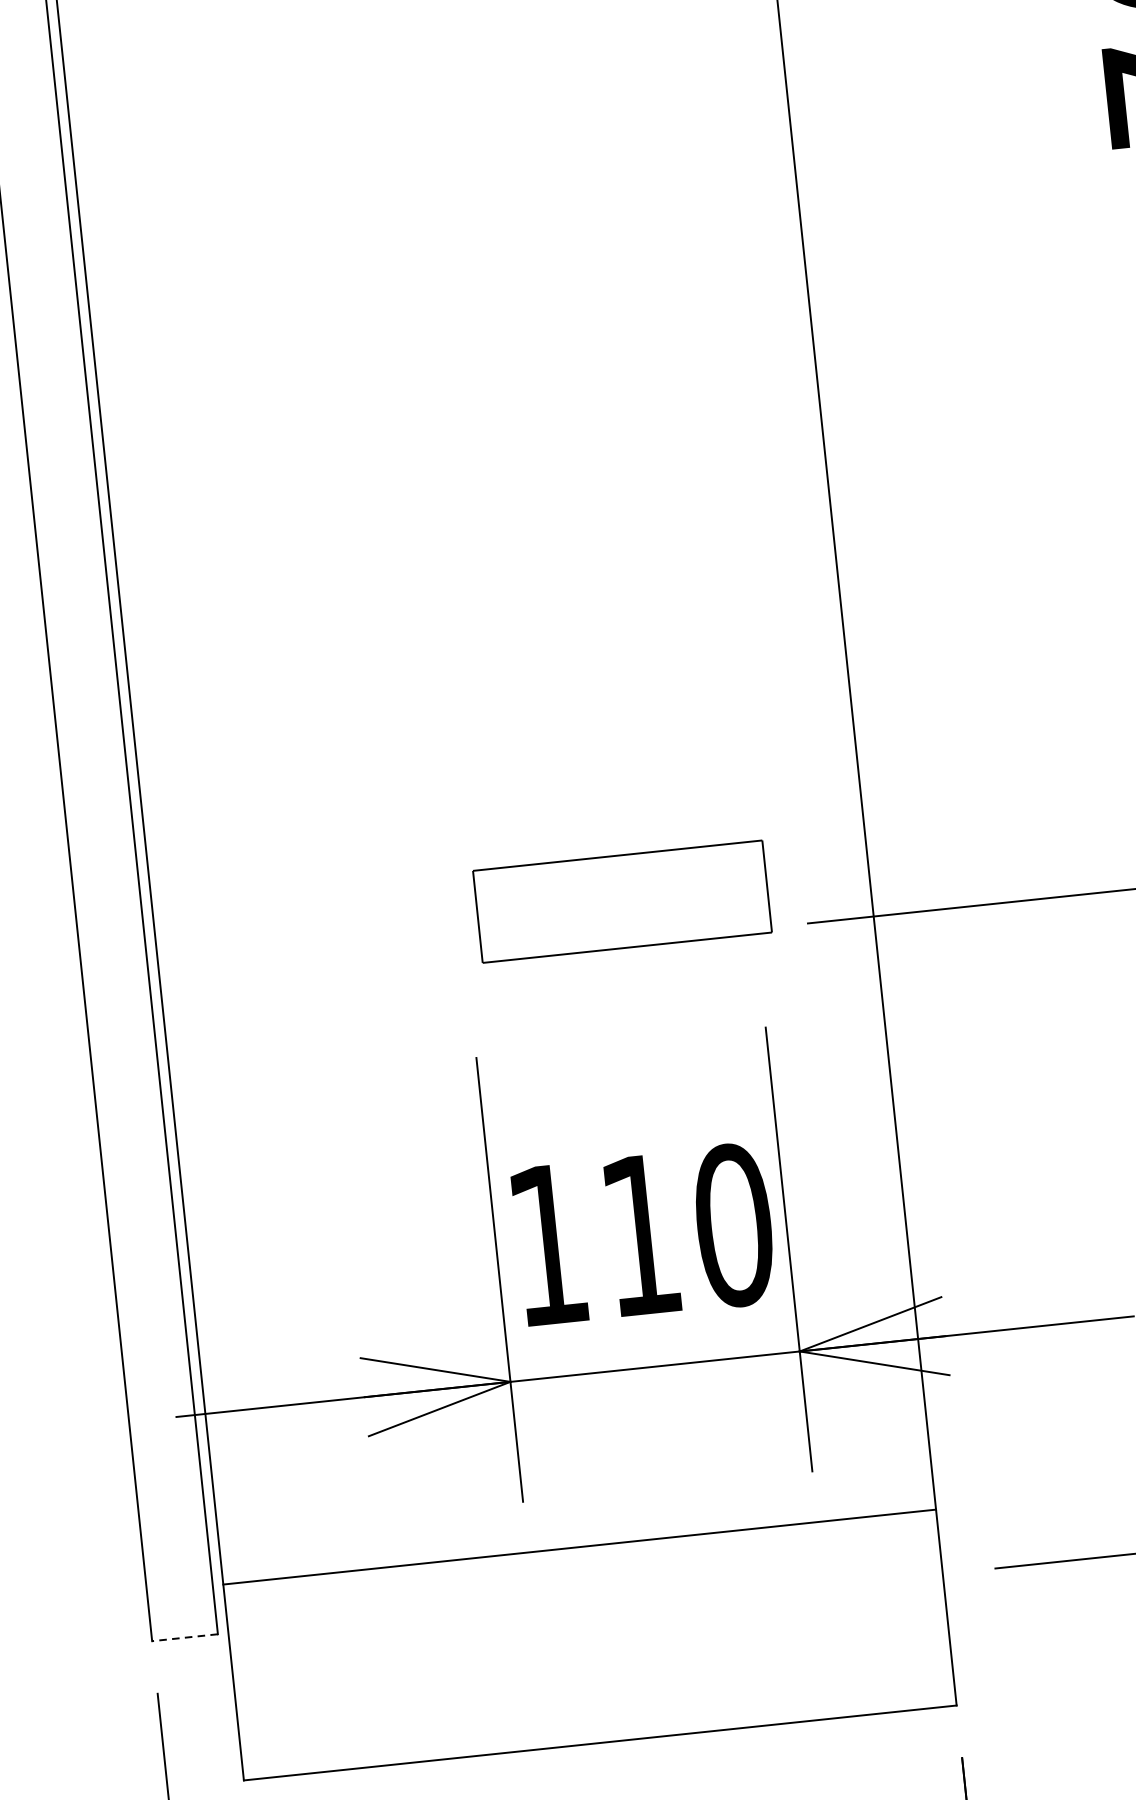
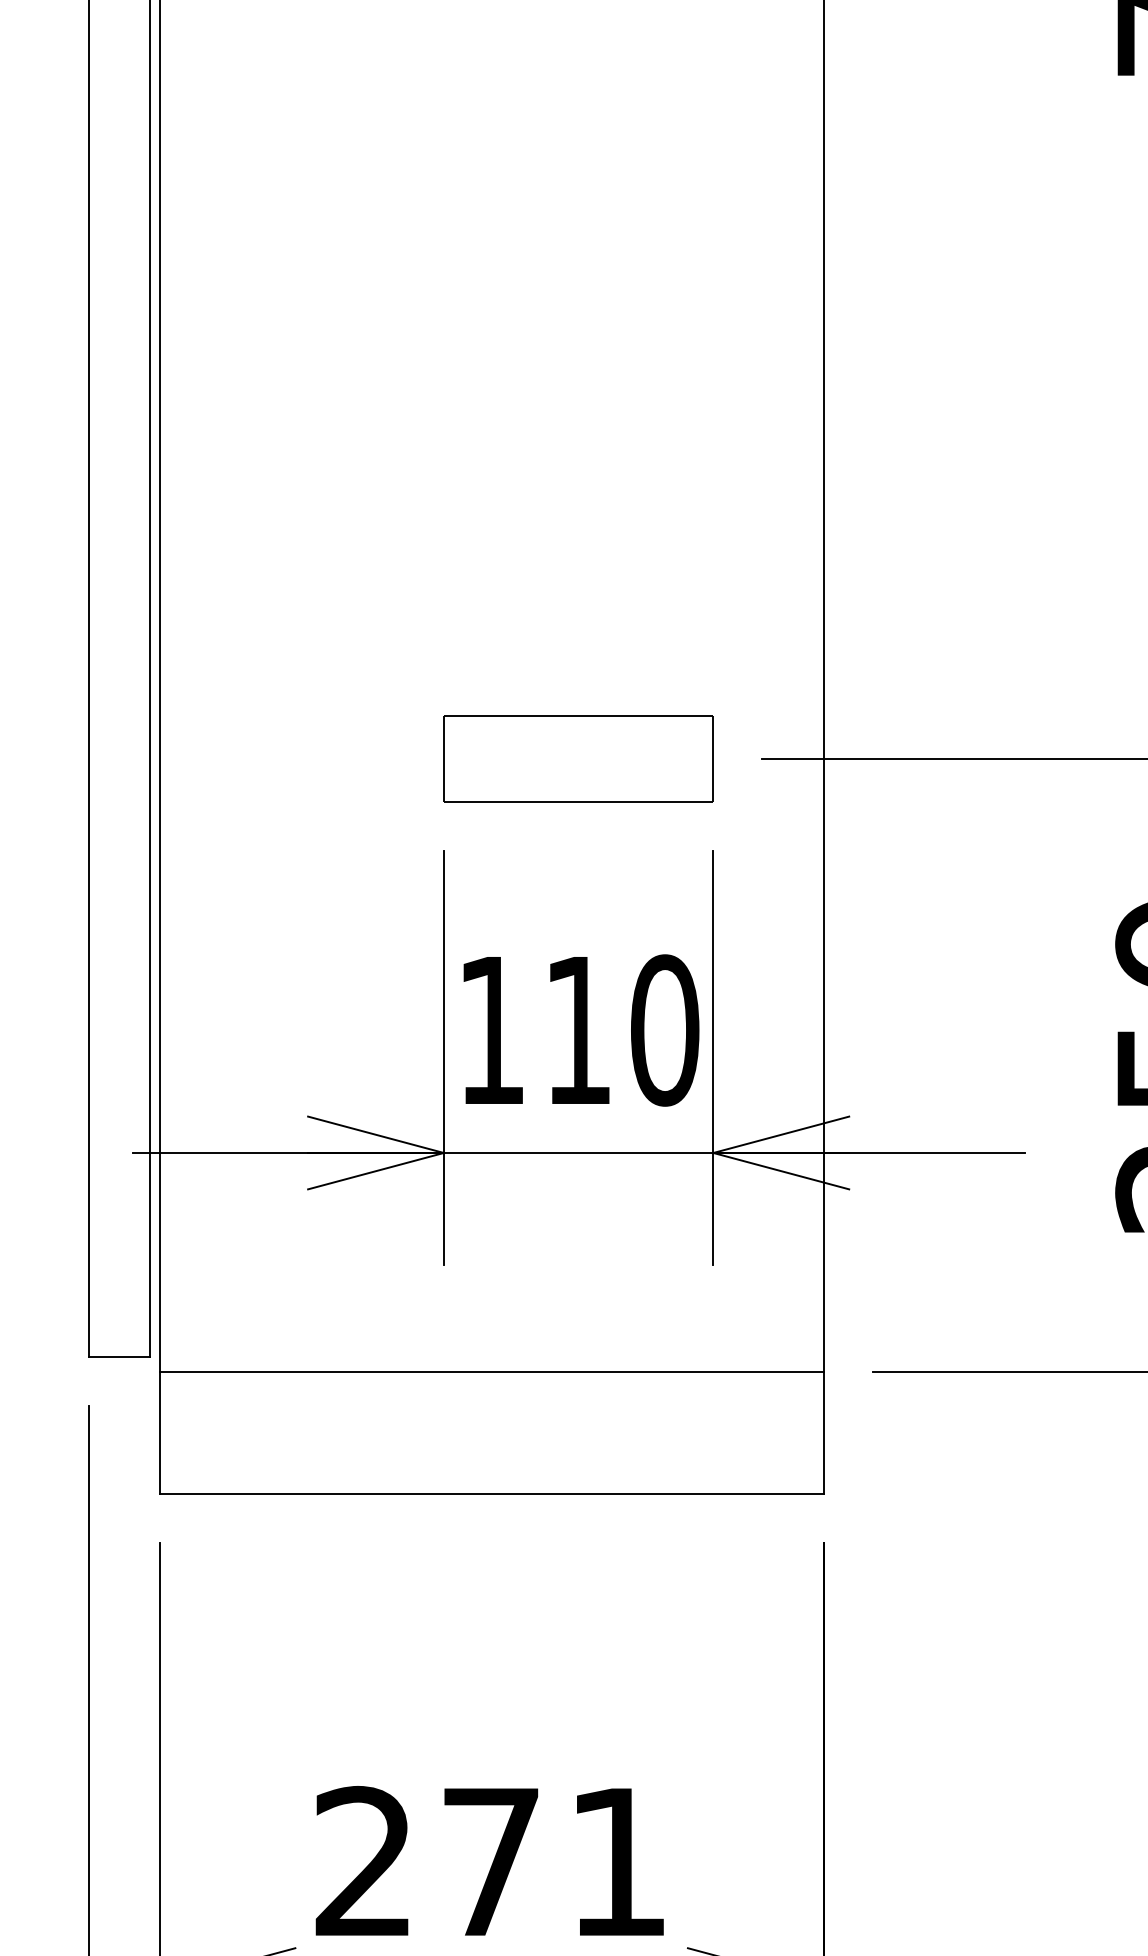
part: (622, 900) -> (578, 758), moved
line: (579, 1546) -> (491, 1371), moved
line: (185, 1637) -> (119, 1357), dashed -> solid

